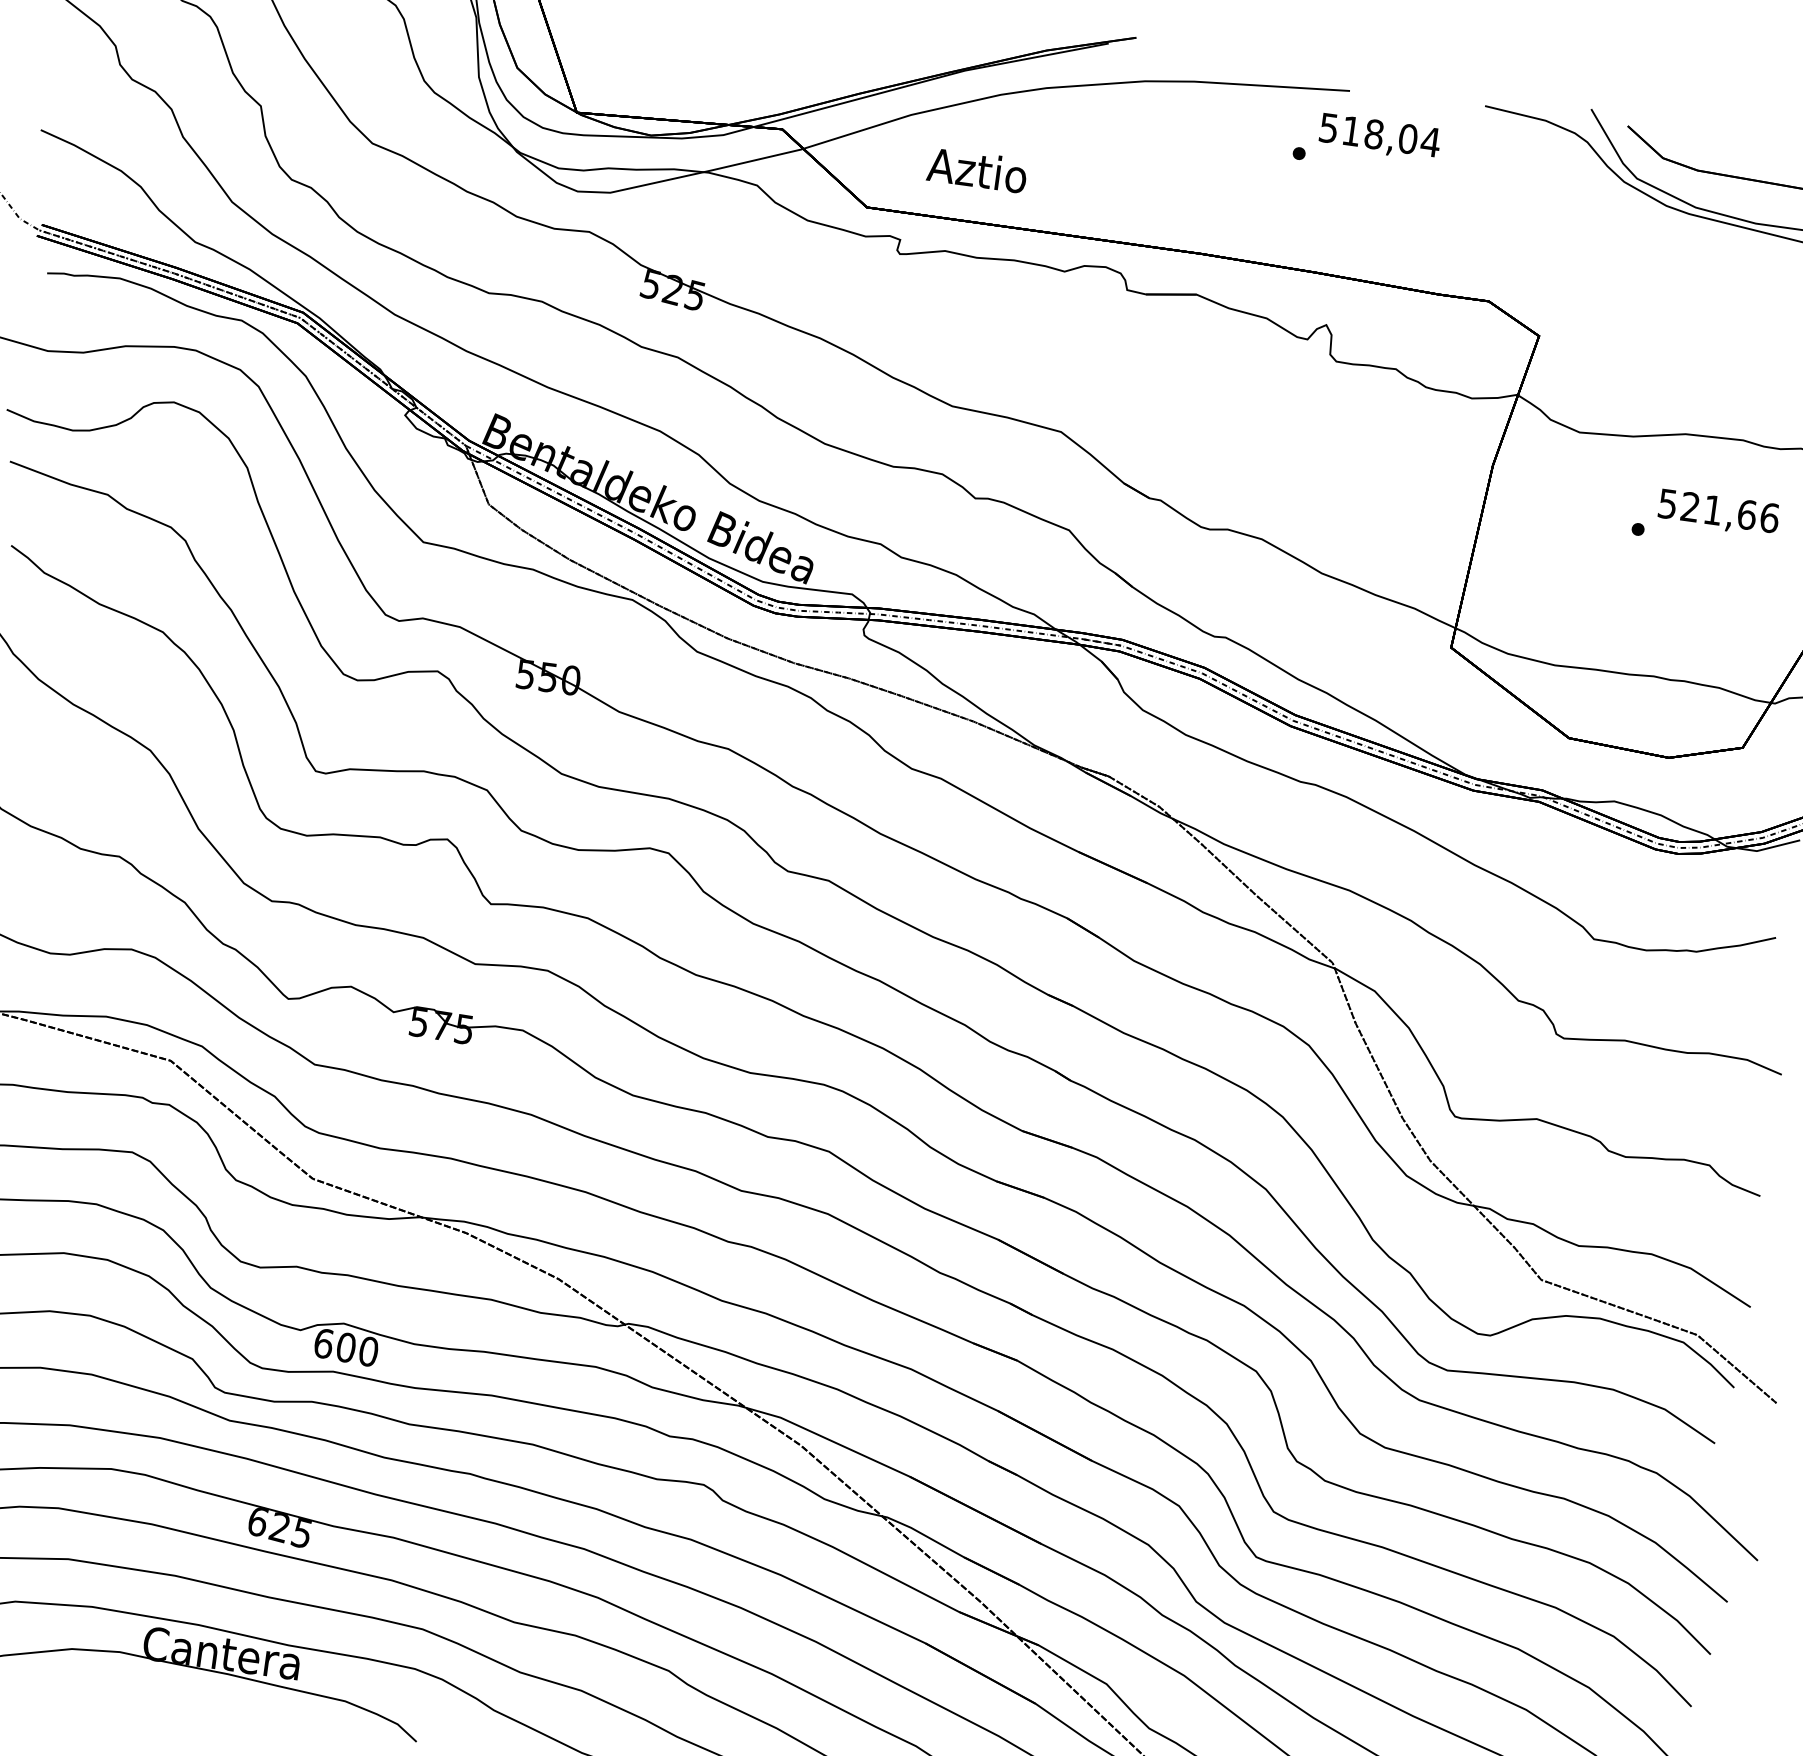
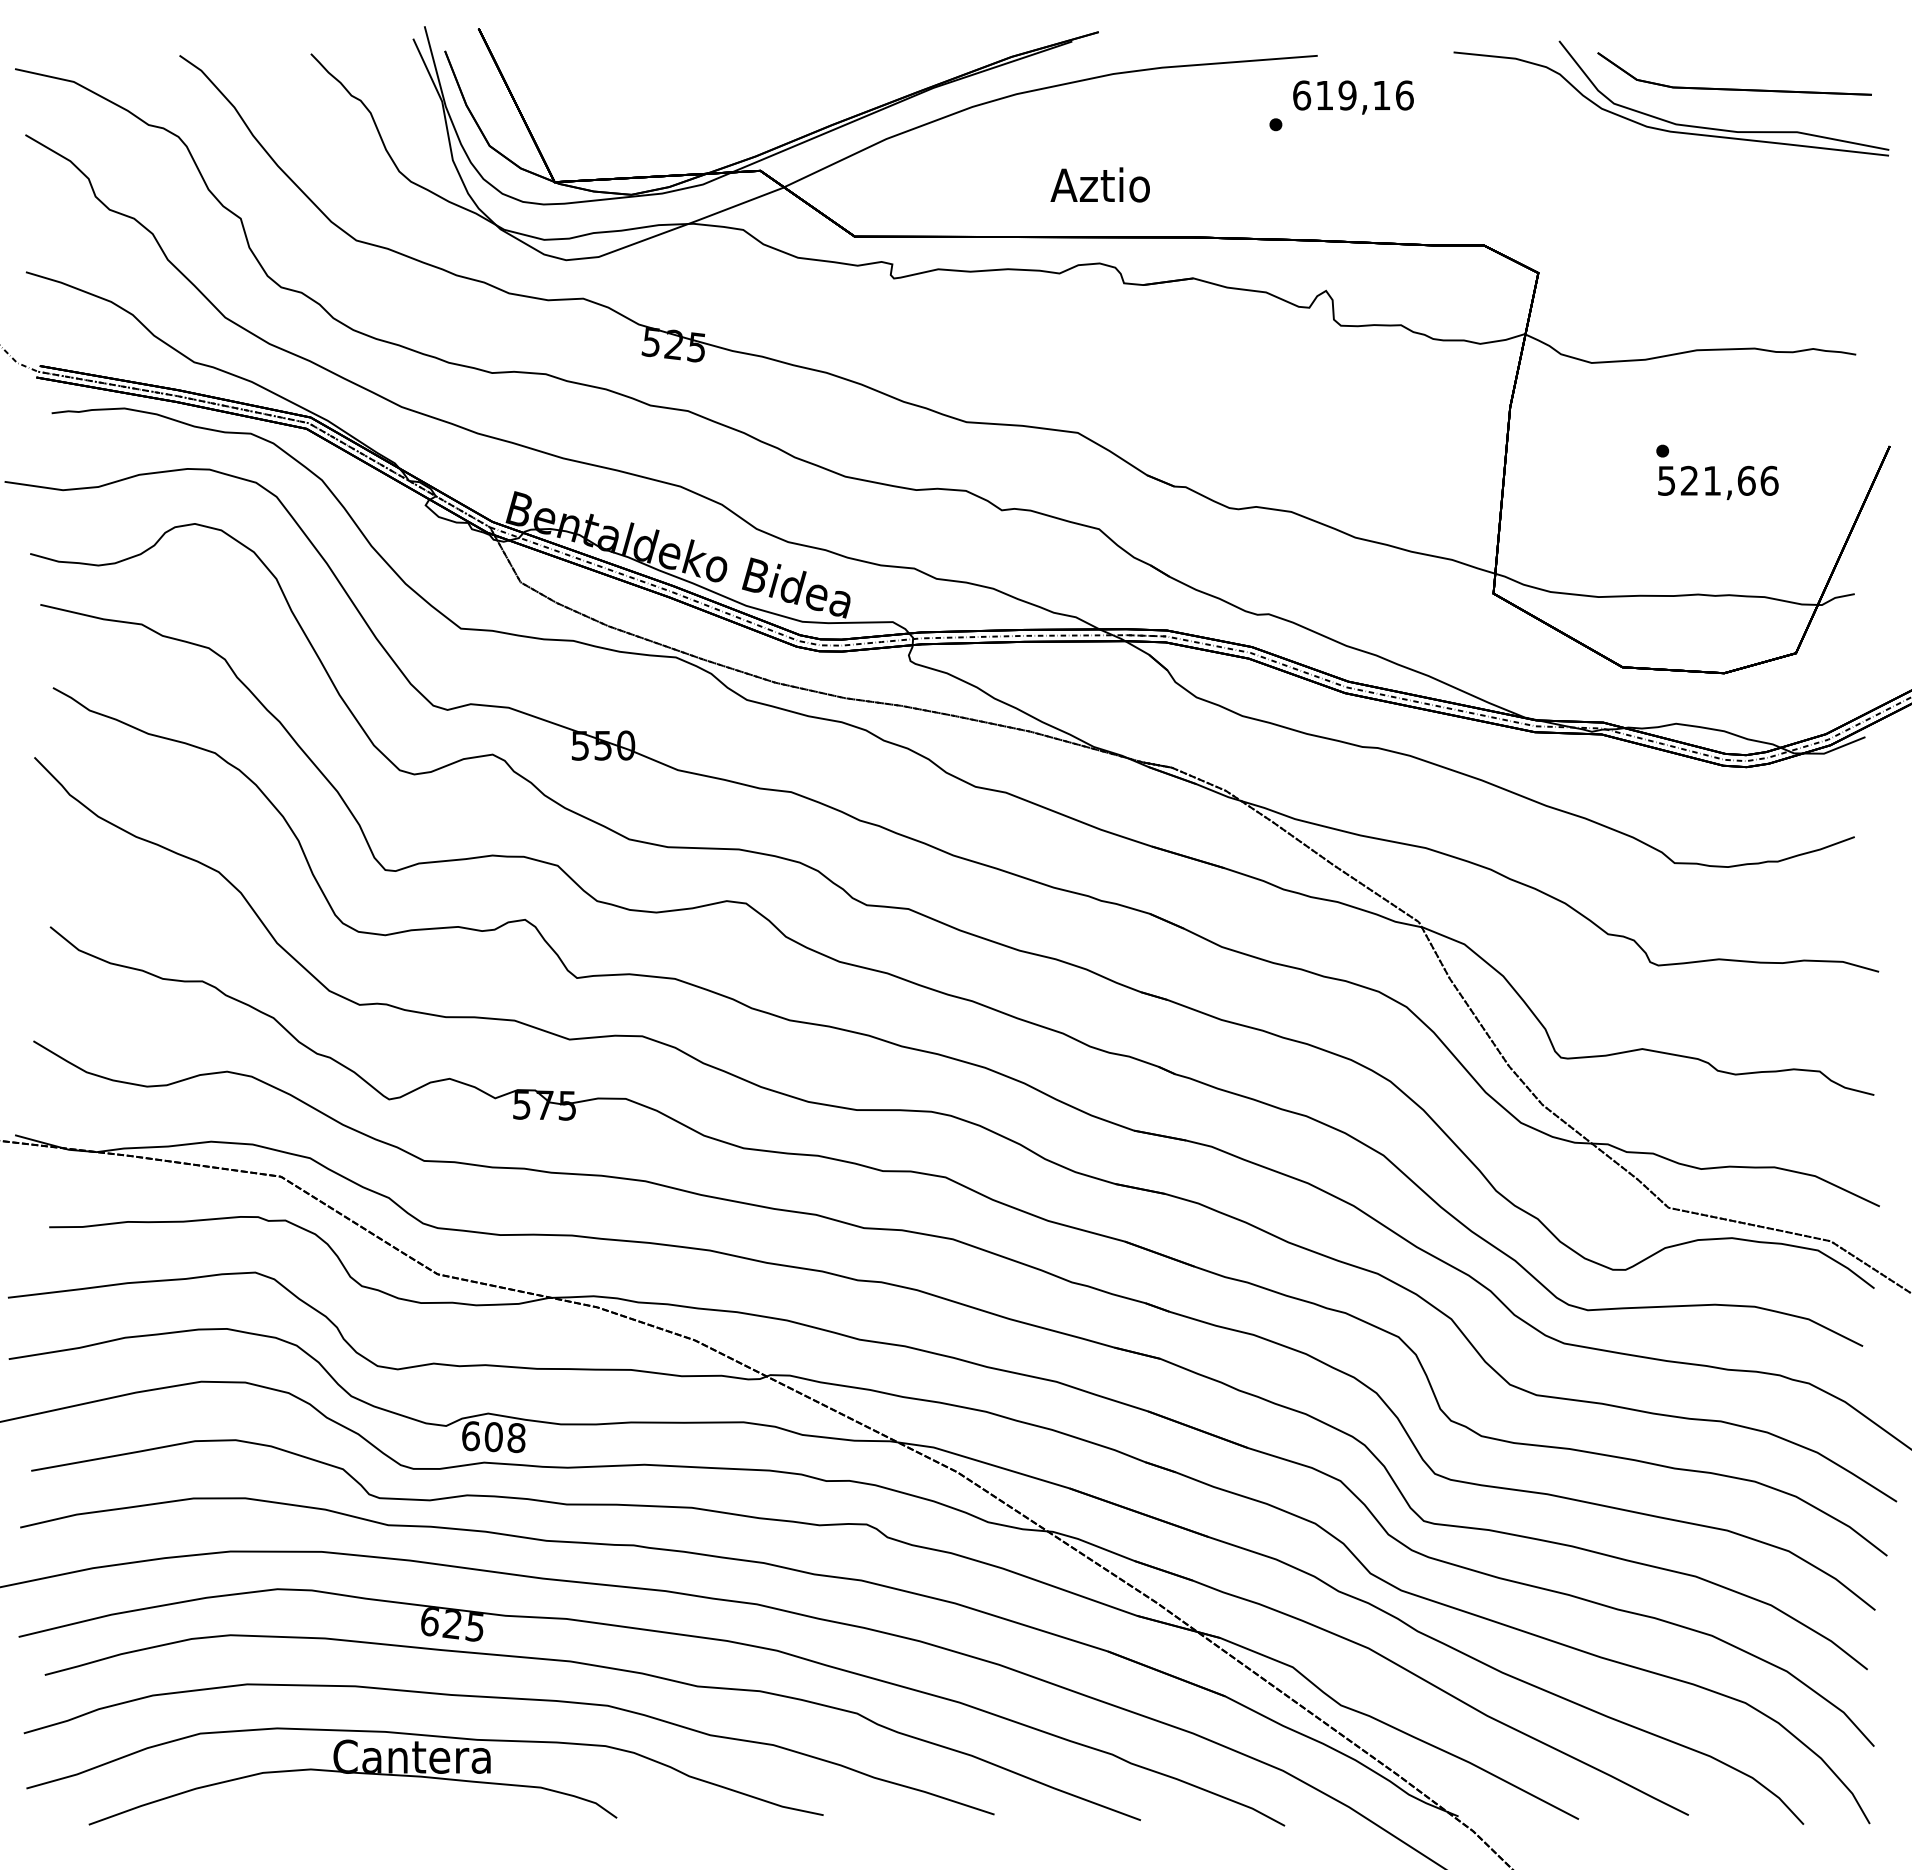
text: (1380, 135) -> (1353, 95), 518,04 -> 619,16
text: (976, 169) -> (1099, 184), moved
text: (1718, 512) -> (1718, 482), moved
text: (368, 1351) -> (516, 1437), 600 -> 608

